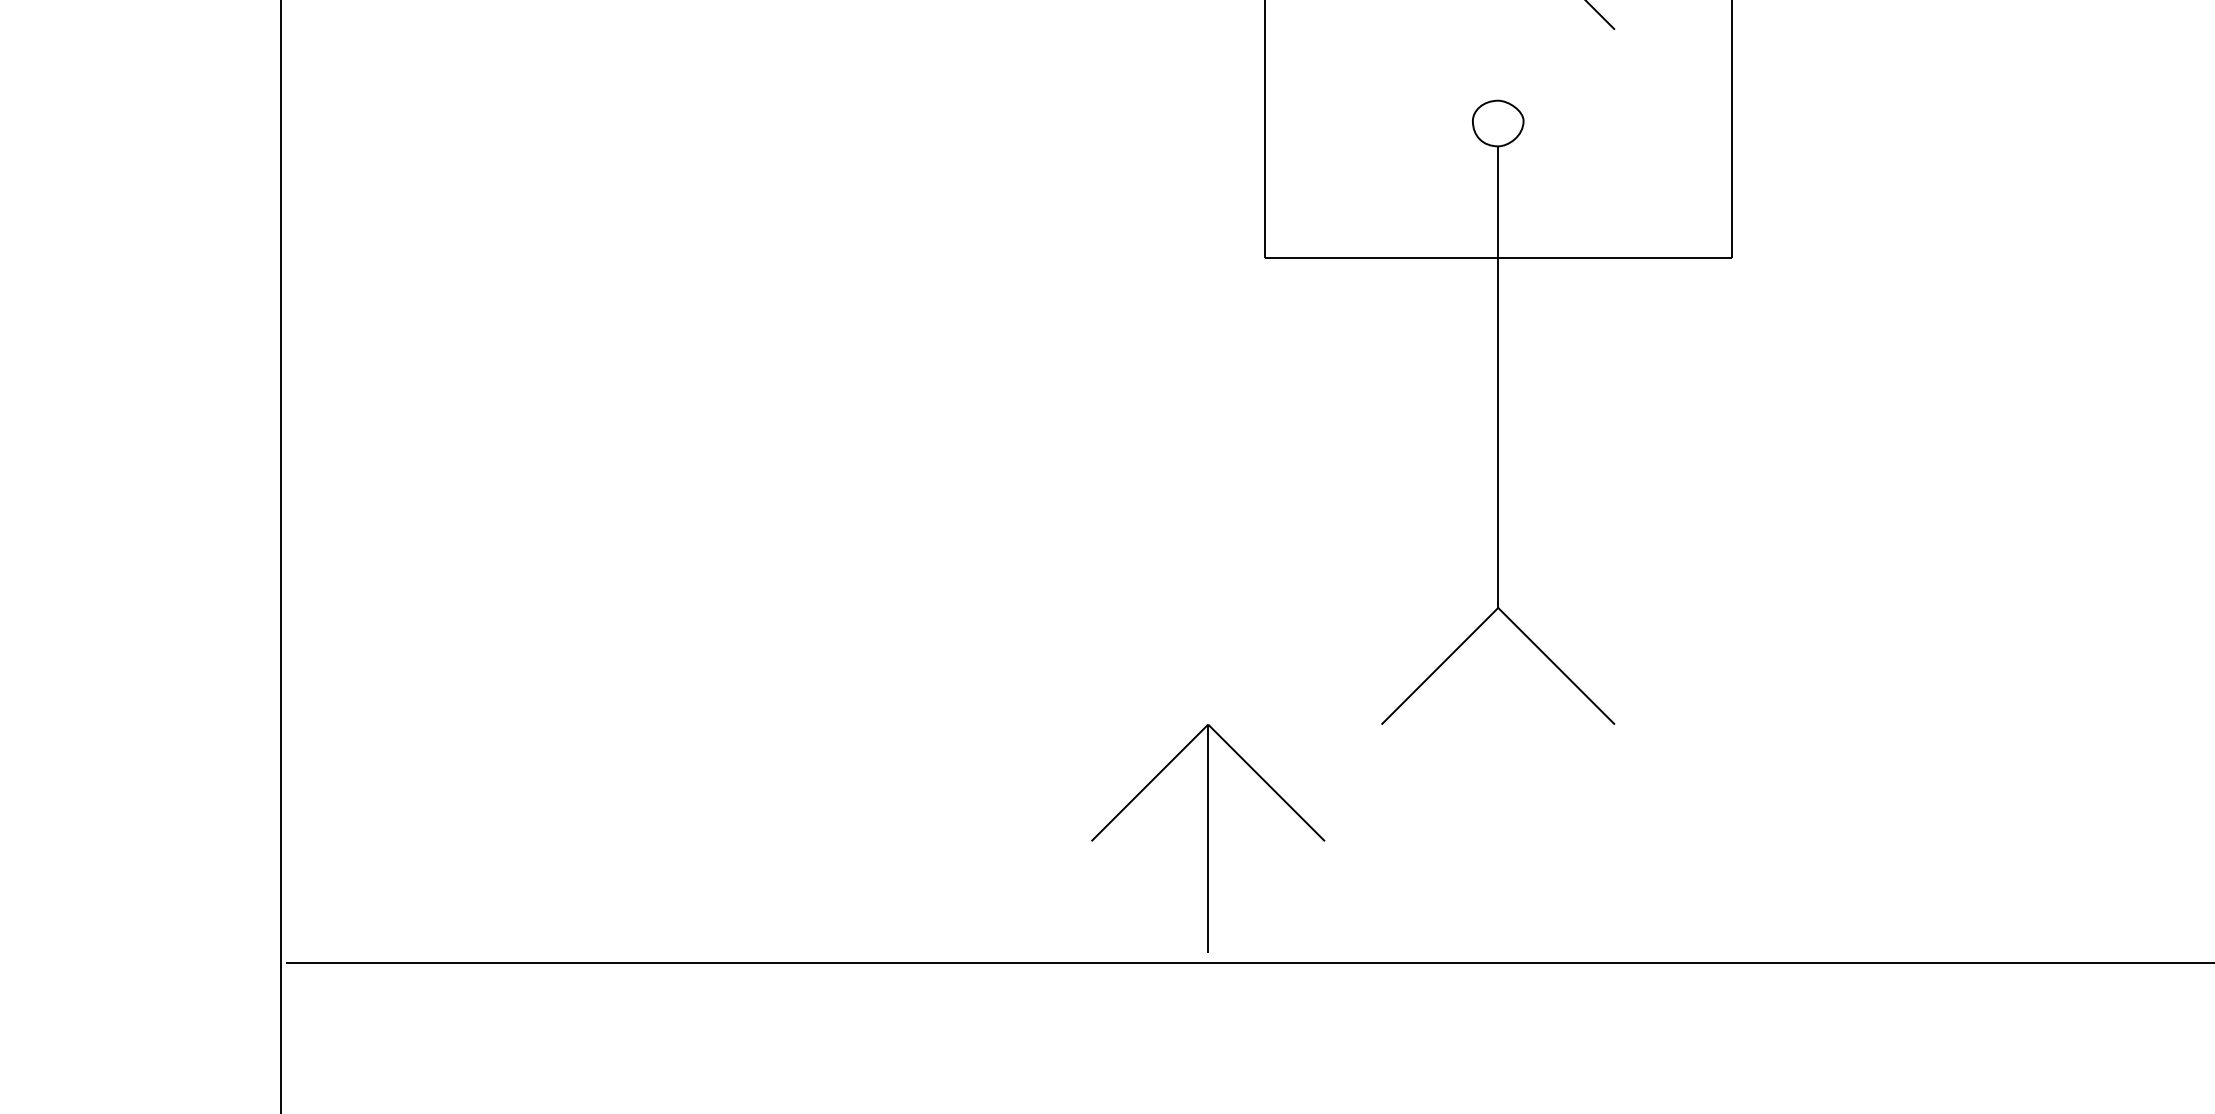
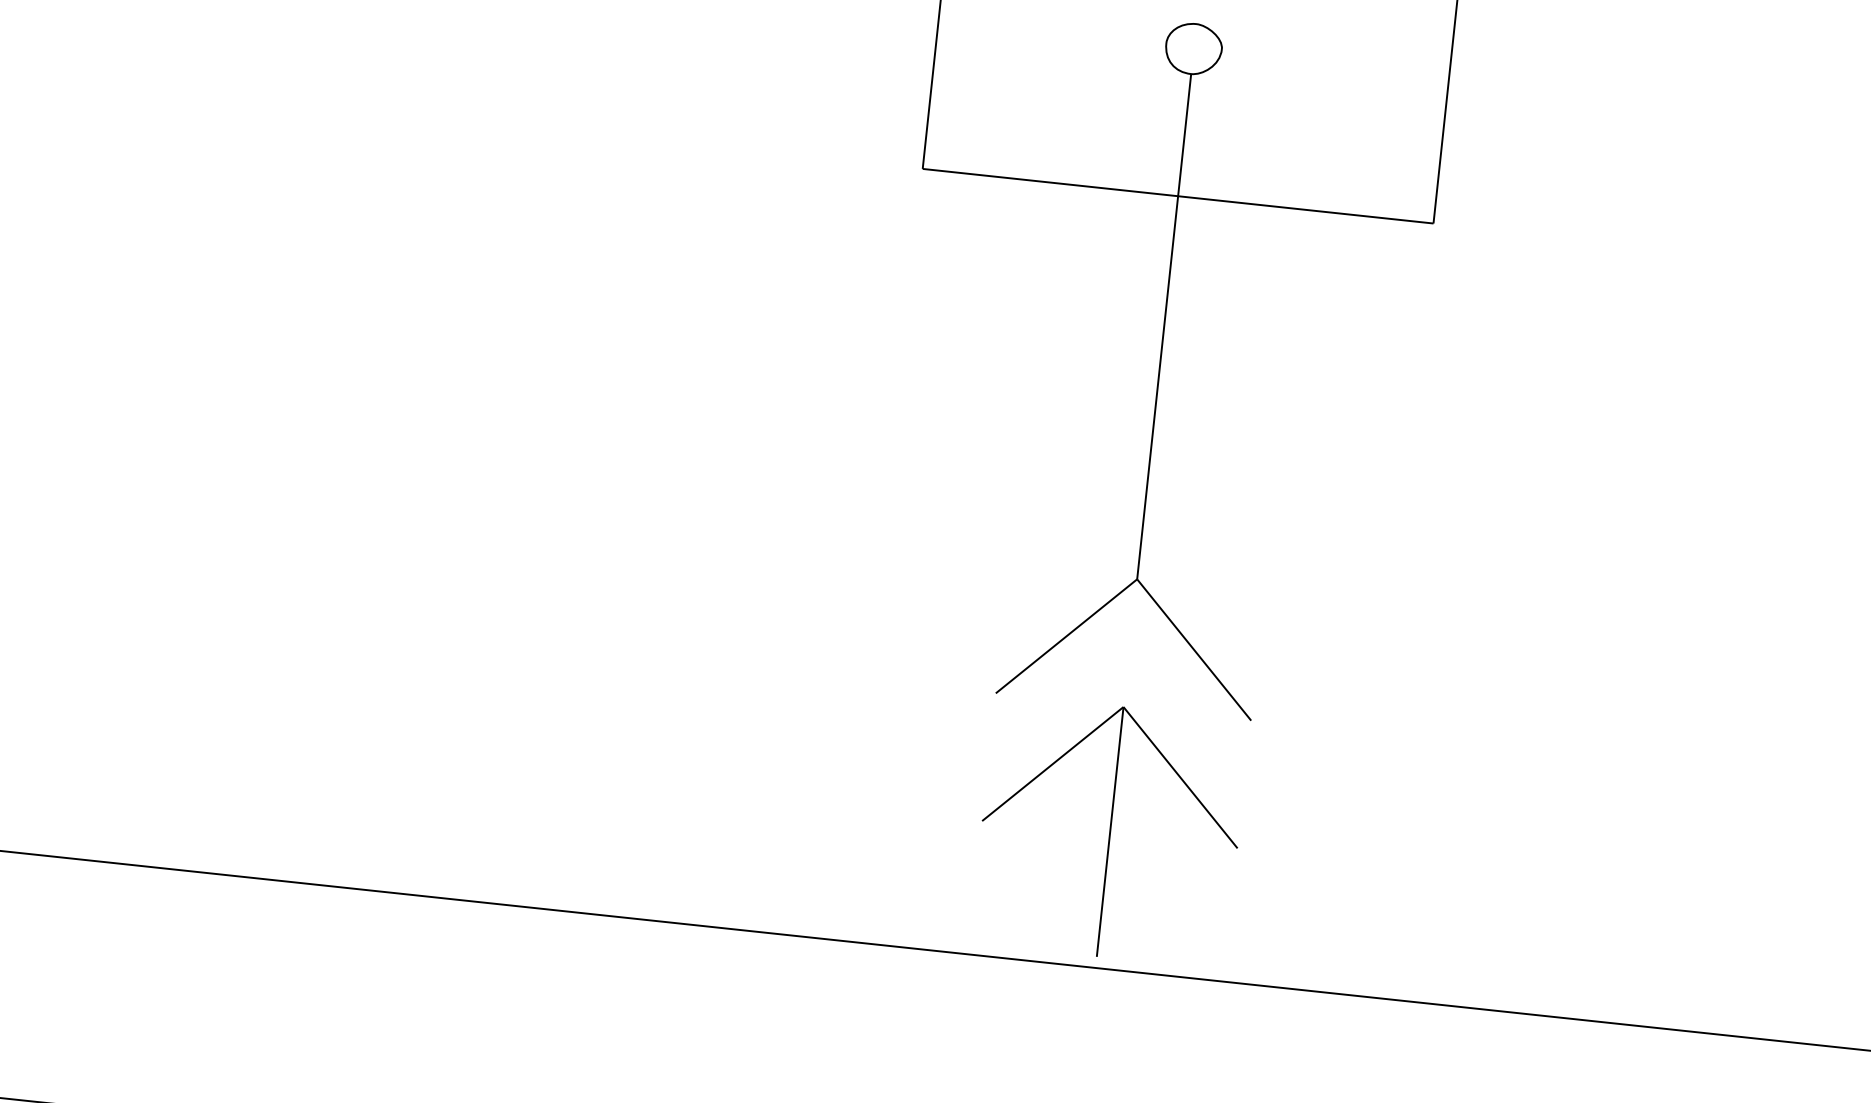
part: (1208, 838) -> (1110, 831), moved

